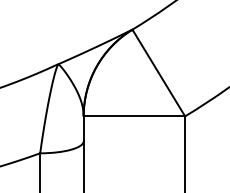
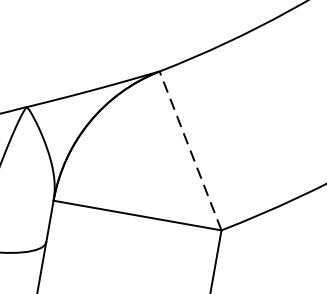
line: (158, 73) -> (189, 151), solid -> dashed

